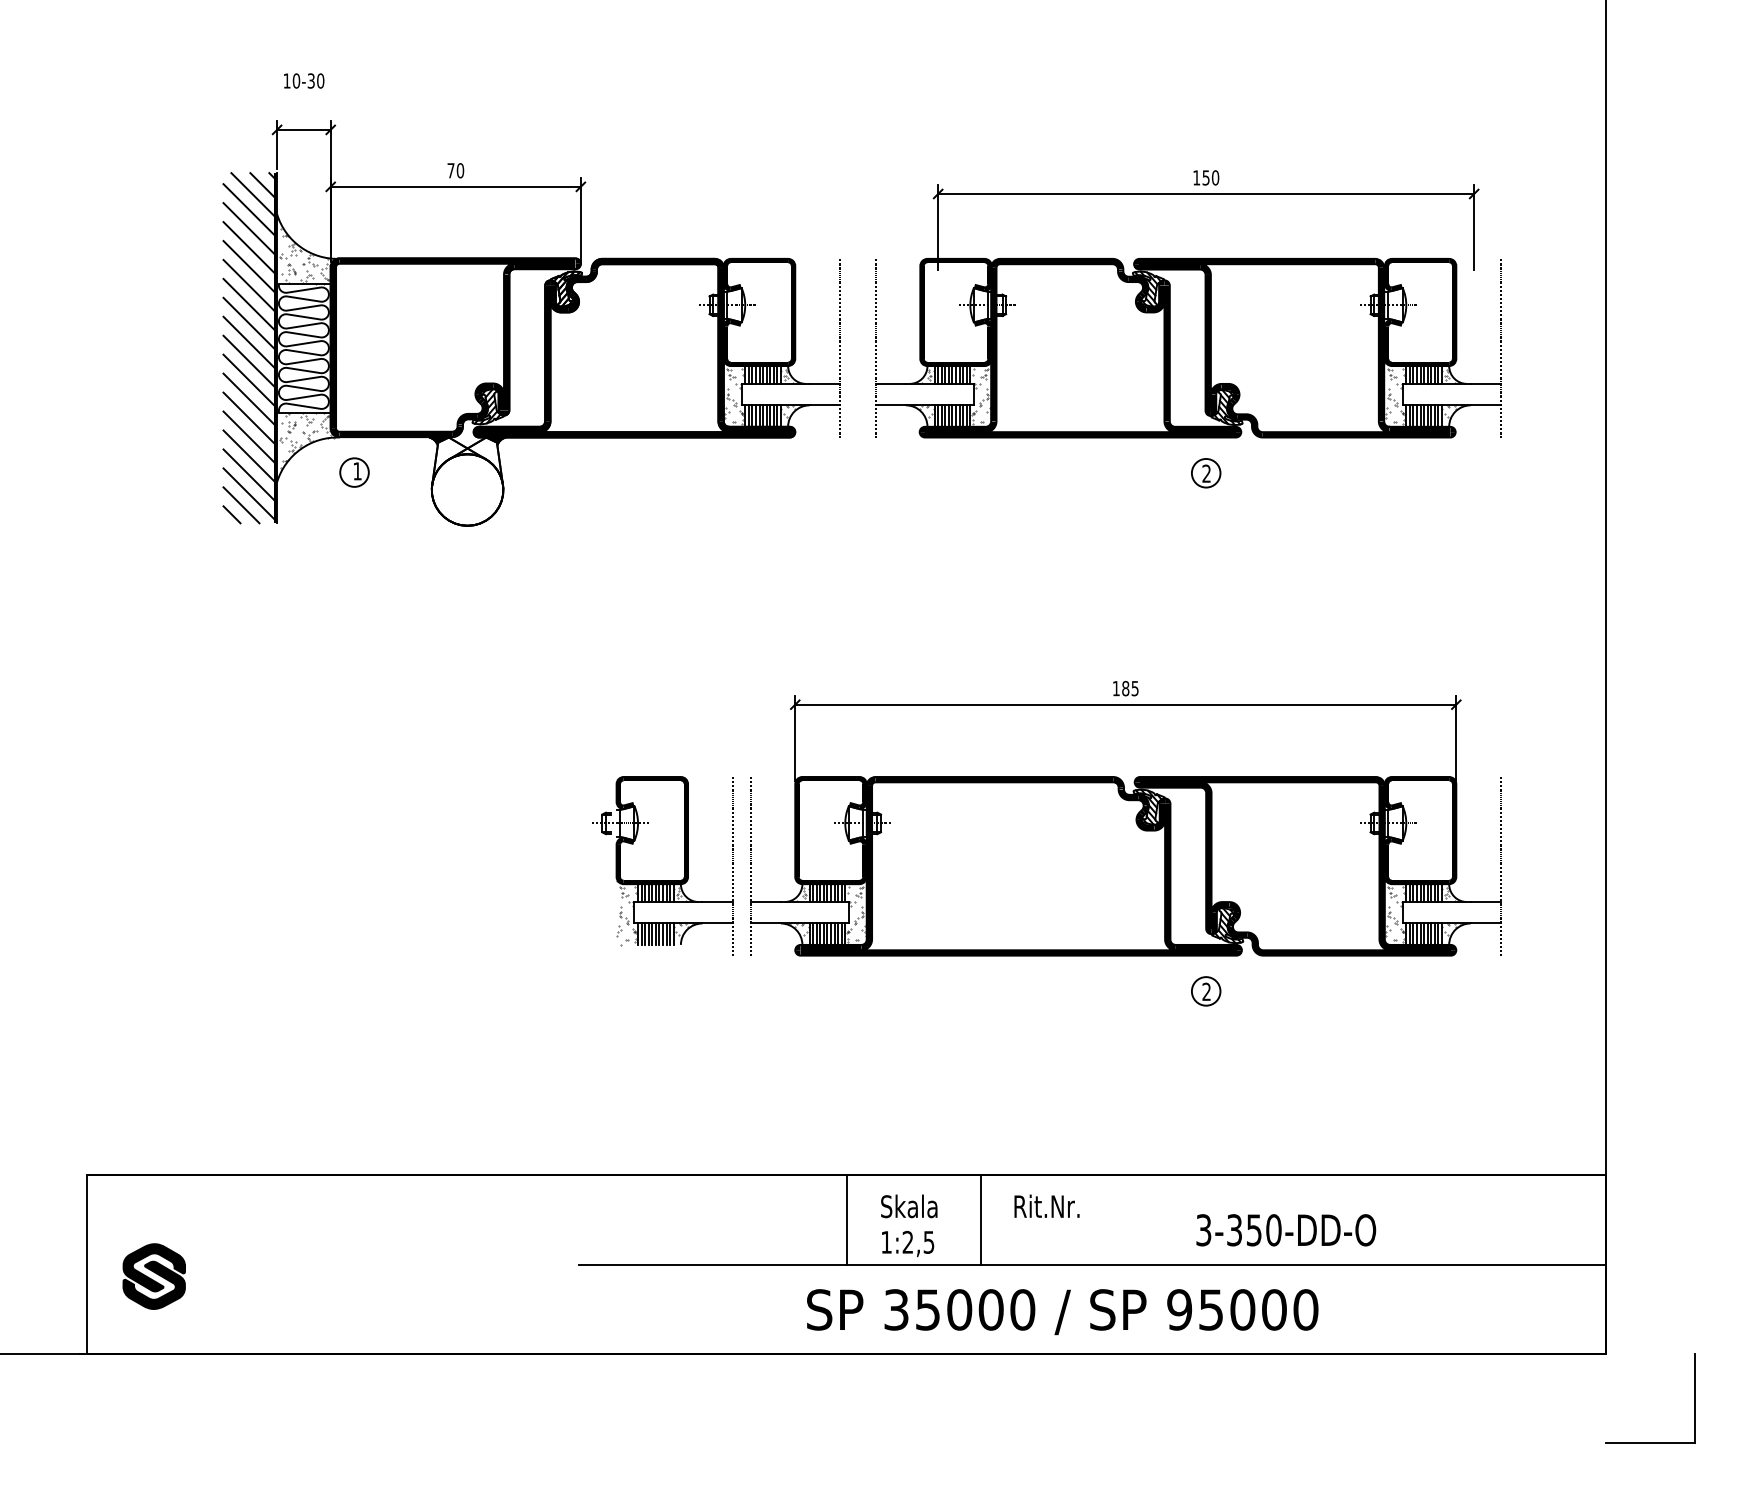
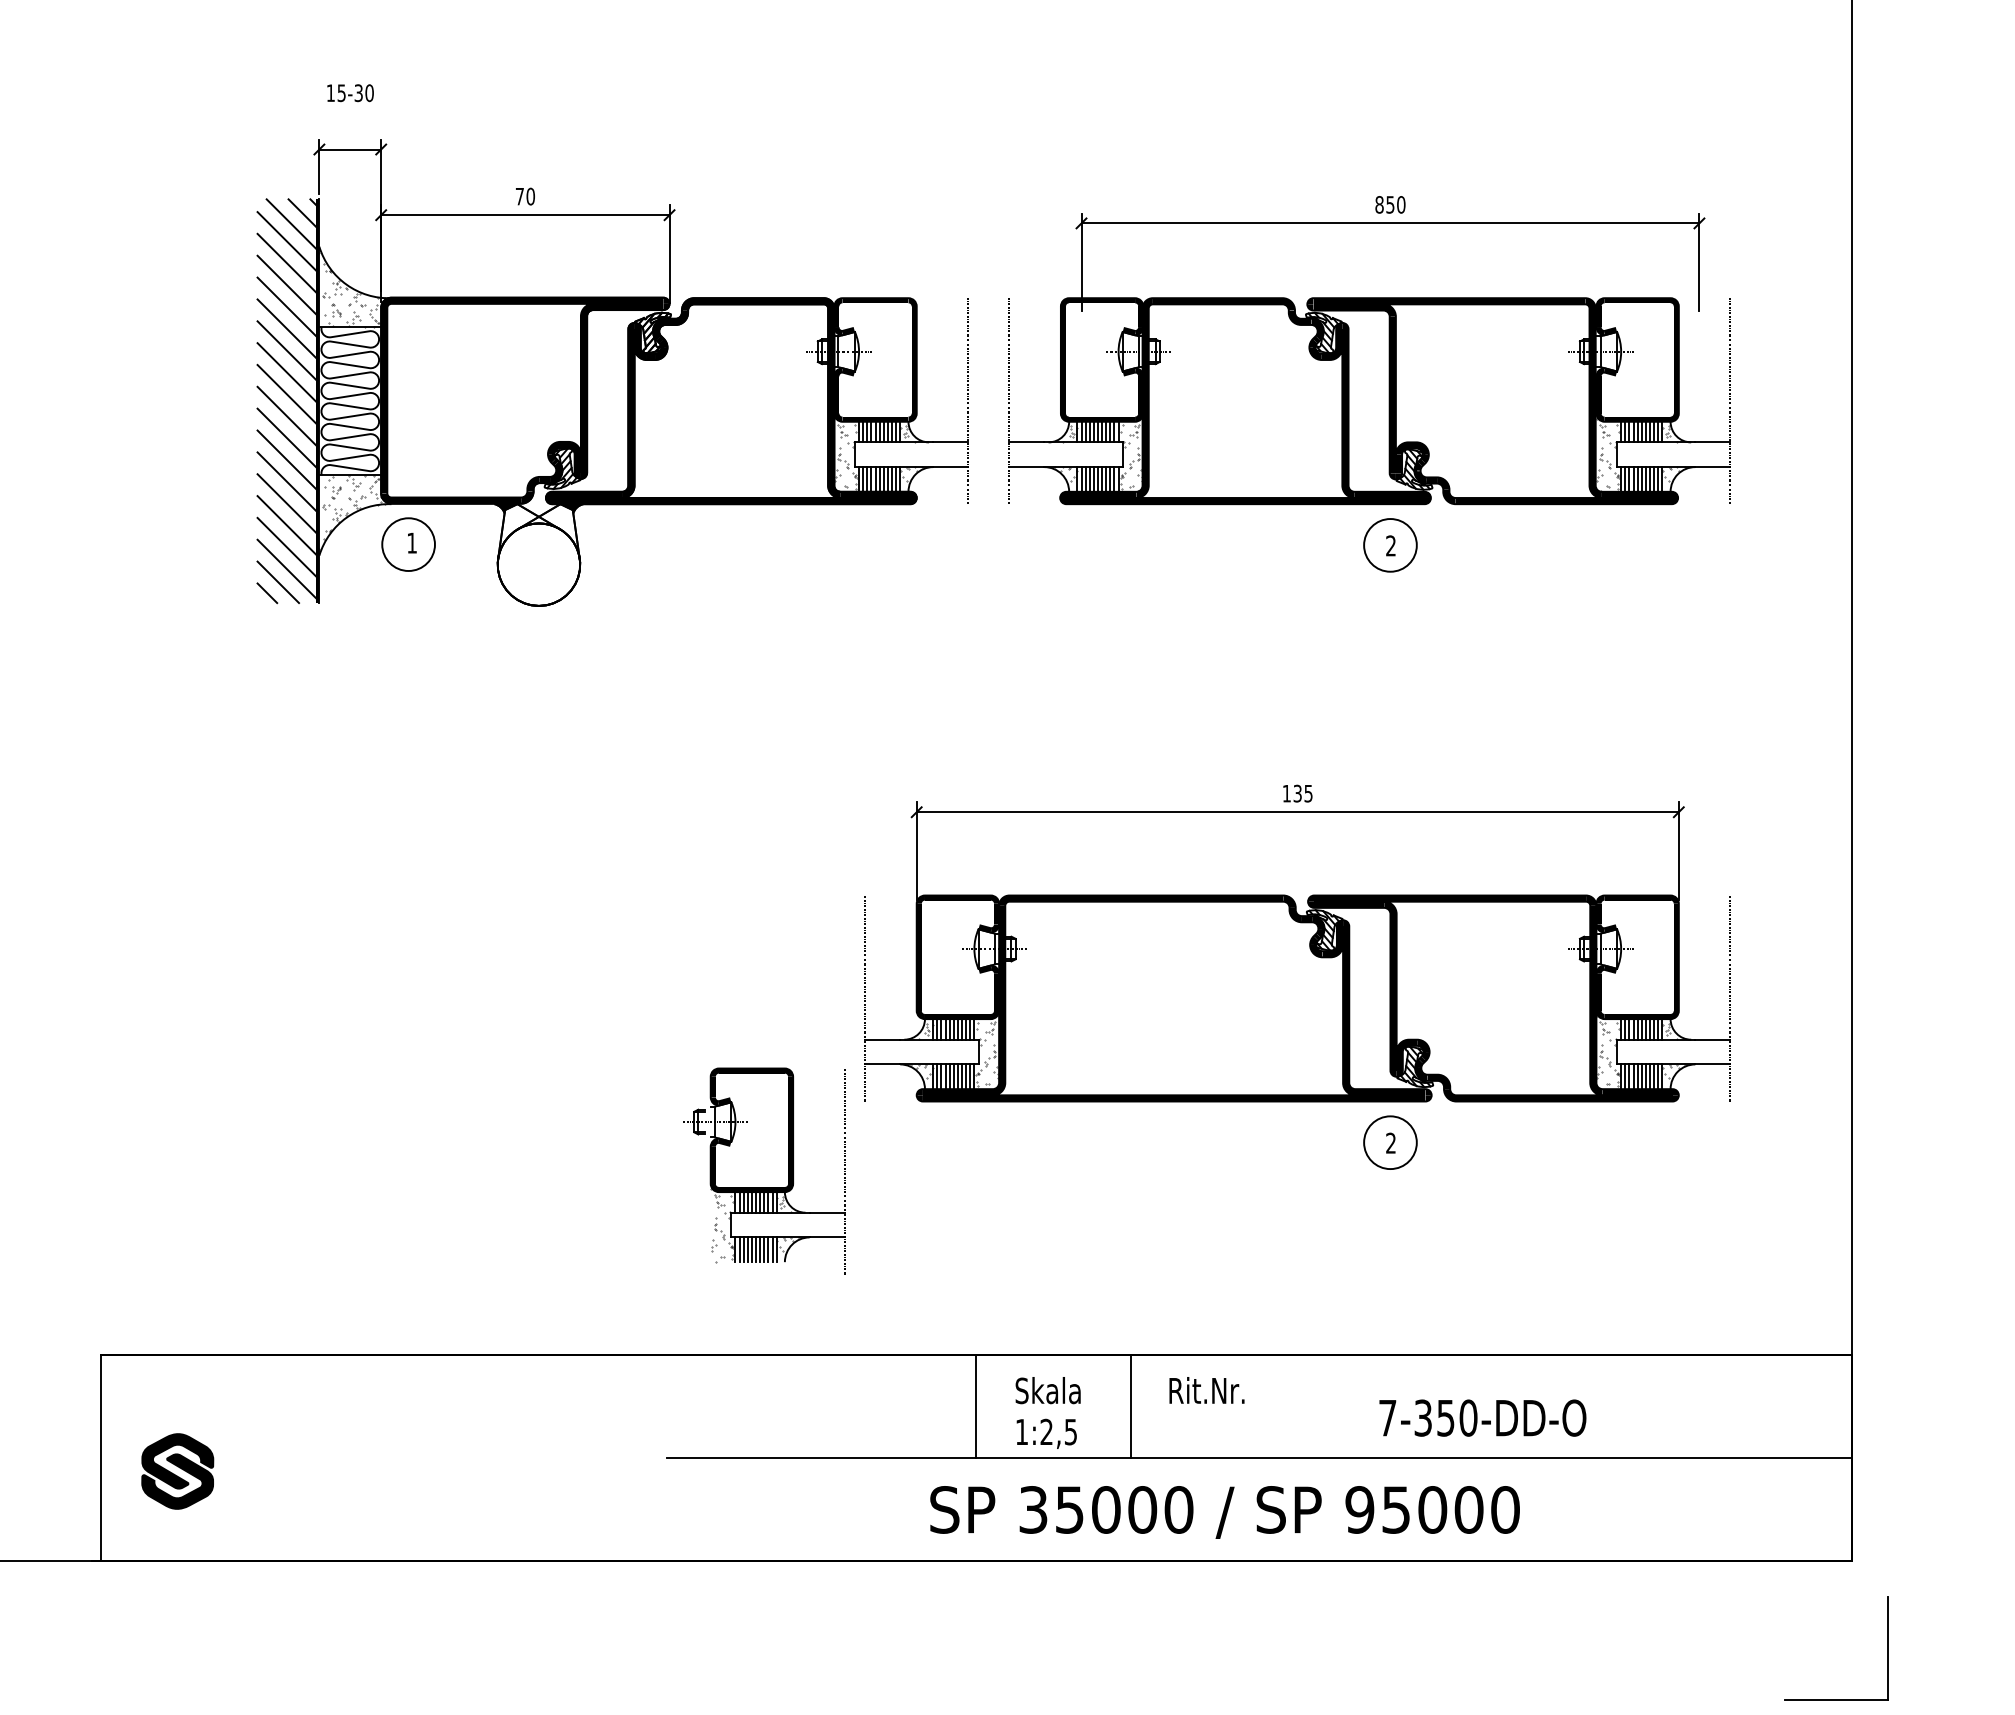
text: (296, 81) -> (341, 93), 10-30 -> 15-30
text: (1196, 177) -> (1379, 204), 150 -> 850
circle: (354, 472) -> (408, 544), size x1.6
circle: (1206, 472) -> (1390, 544), size x1.6
text: (1125, 688) -> (1297, 793), 185 -> 135
part: (663, 865) -> (764, 1170), moved
circle: (1206, 991) -> (1390, 1142), size x1.6
text: (1203, 1229) -> (1387, 1417), 3-350-DD-O -> 7-350-DD-O
part: (1695, 1398) -> (1887, 1648), moved

